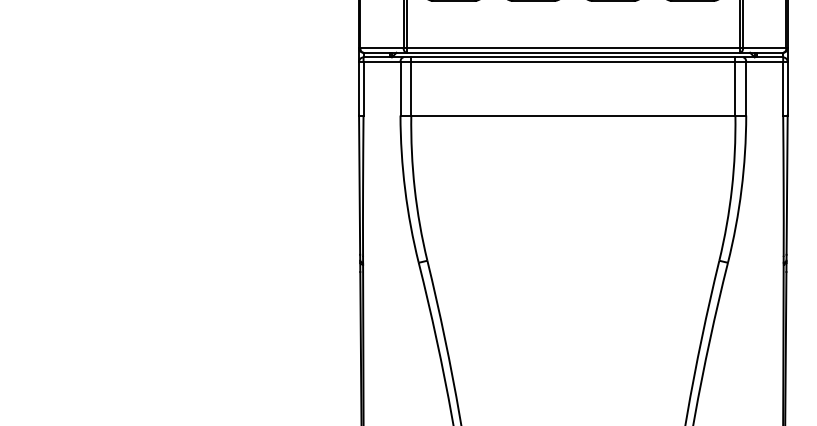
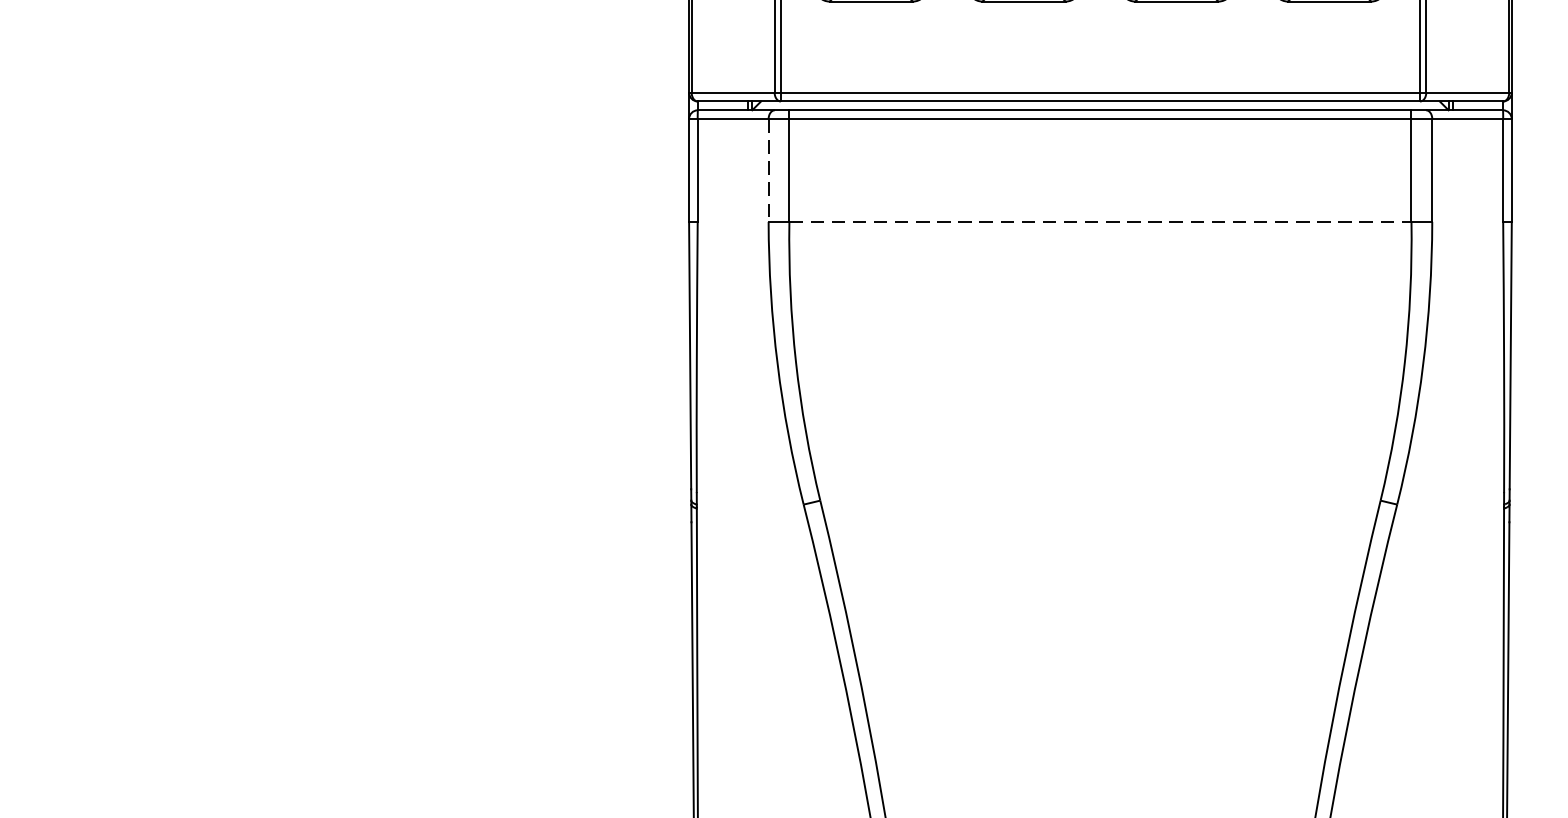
line: (400, 88) -> (768, 170), solid -> dashed
line: (573, 115) -> (1100, 221), solid -> dashed

